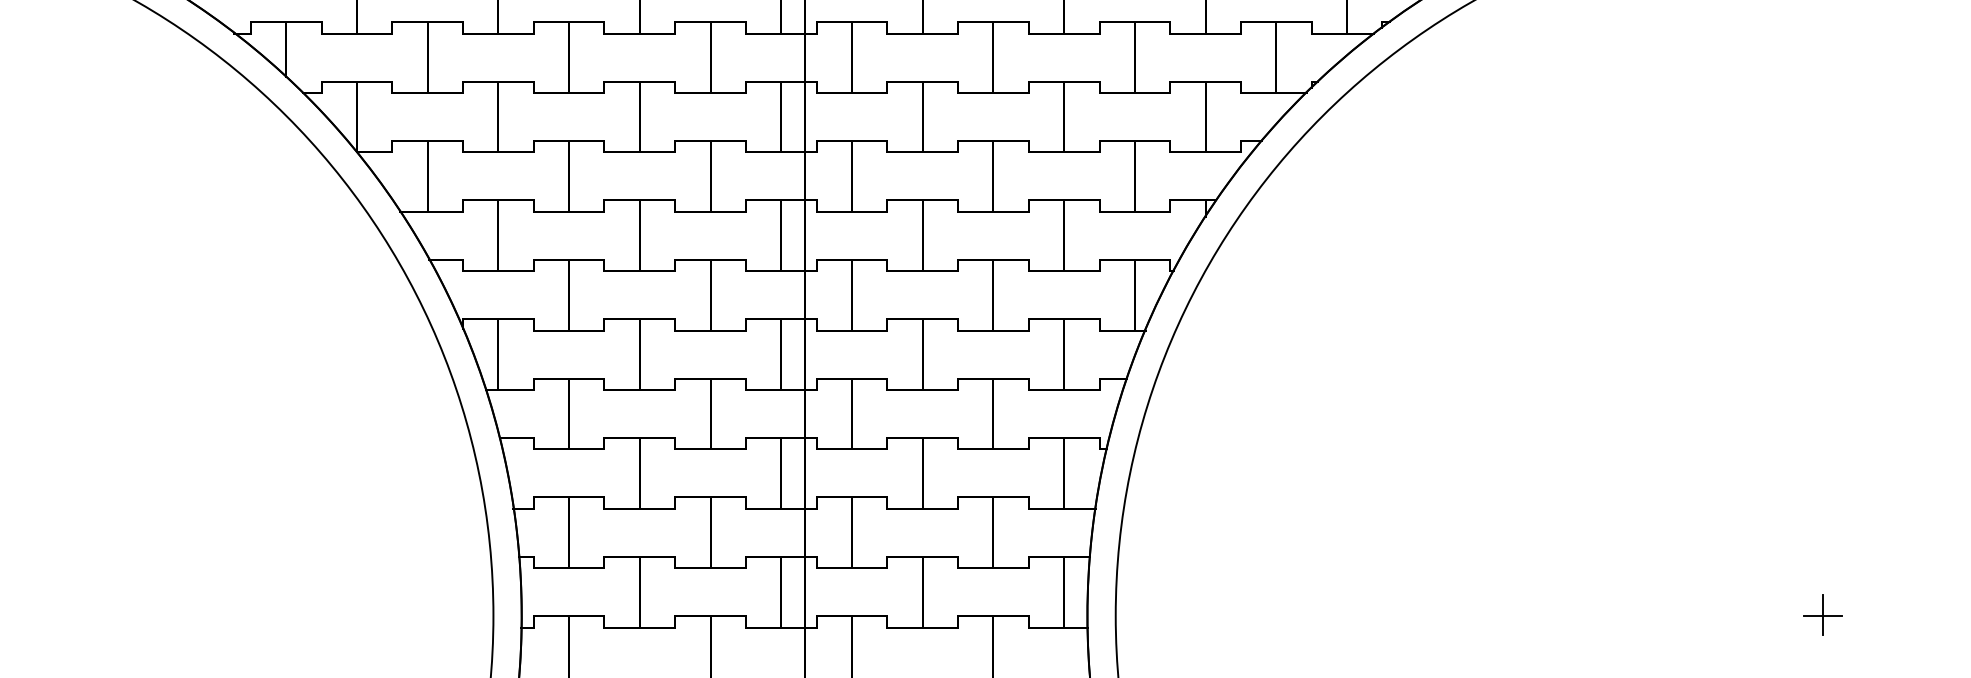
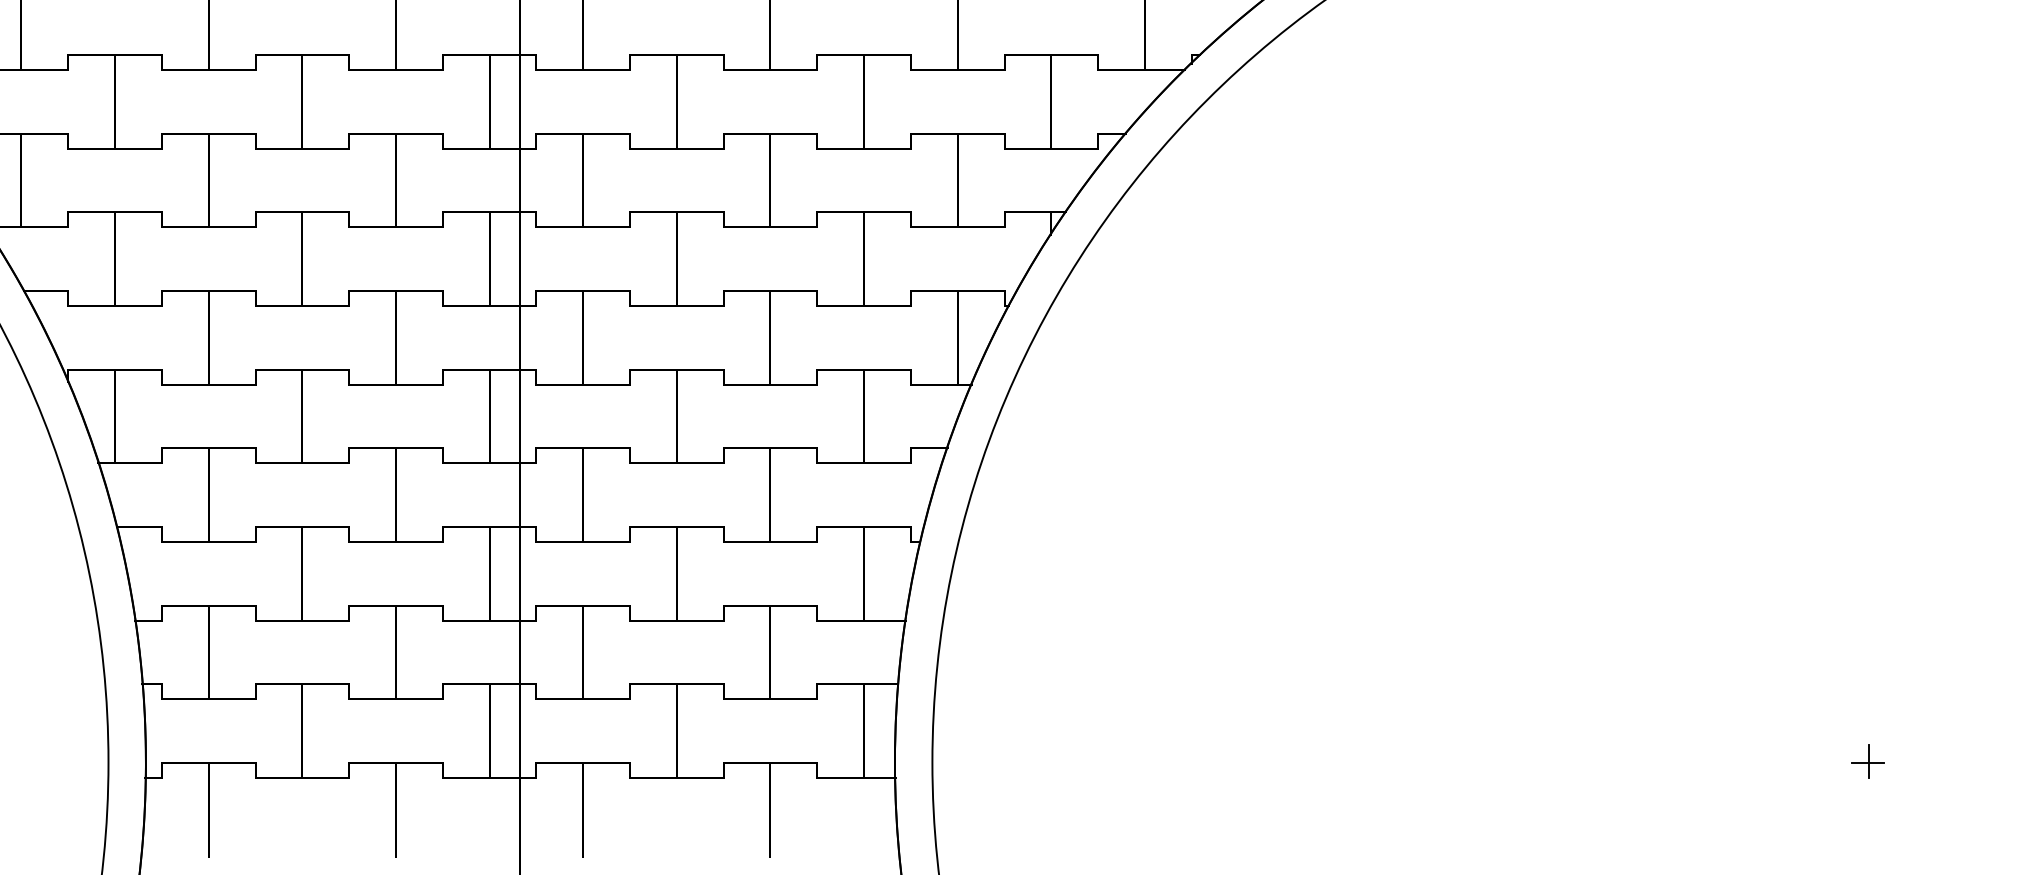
part: (1821, 615) -> (1866, 762), size x0.62

